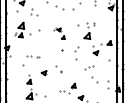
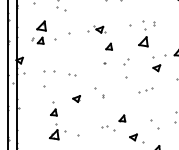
part: (58, 33) -> (98, 37), size x1.43
part: (33, 56) -> (60, 73), size x1.67
part: (94, 79) -> (154, 124), moved

